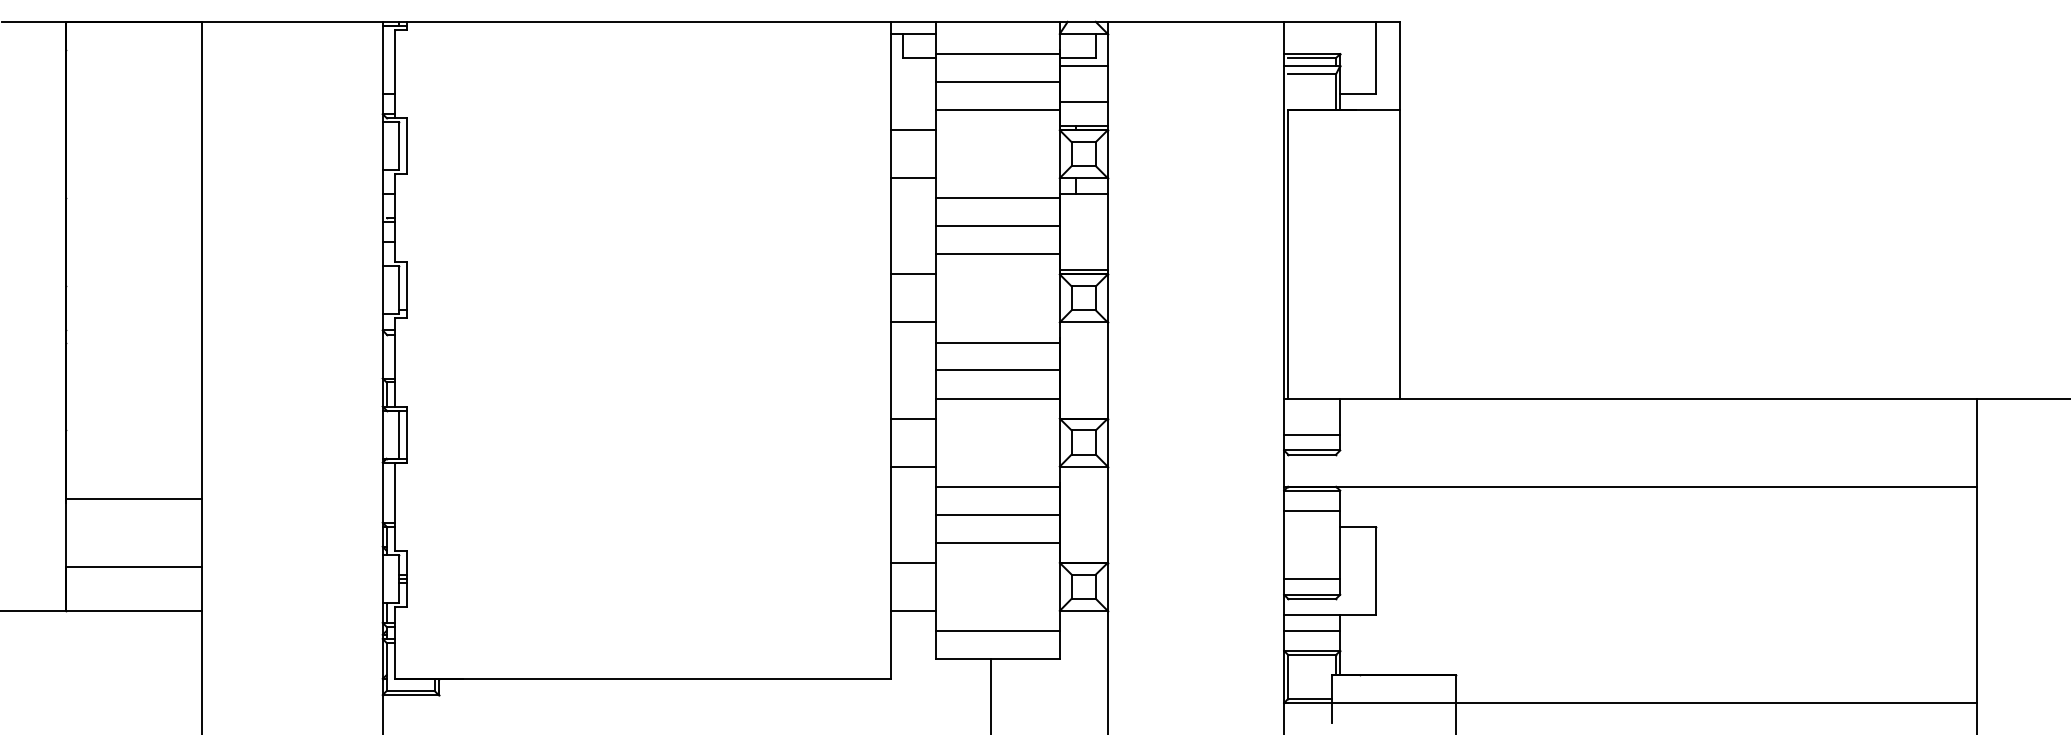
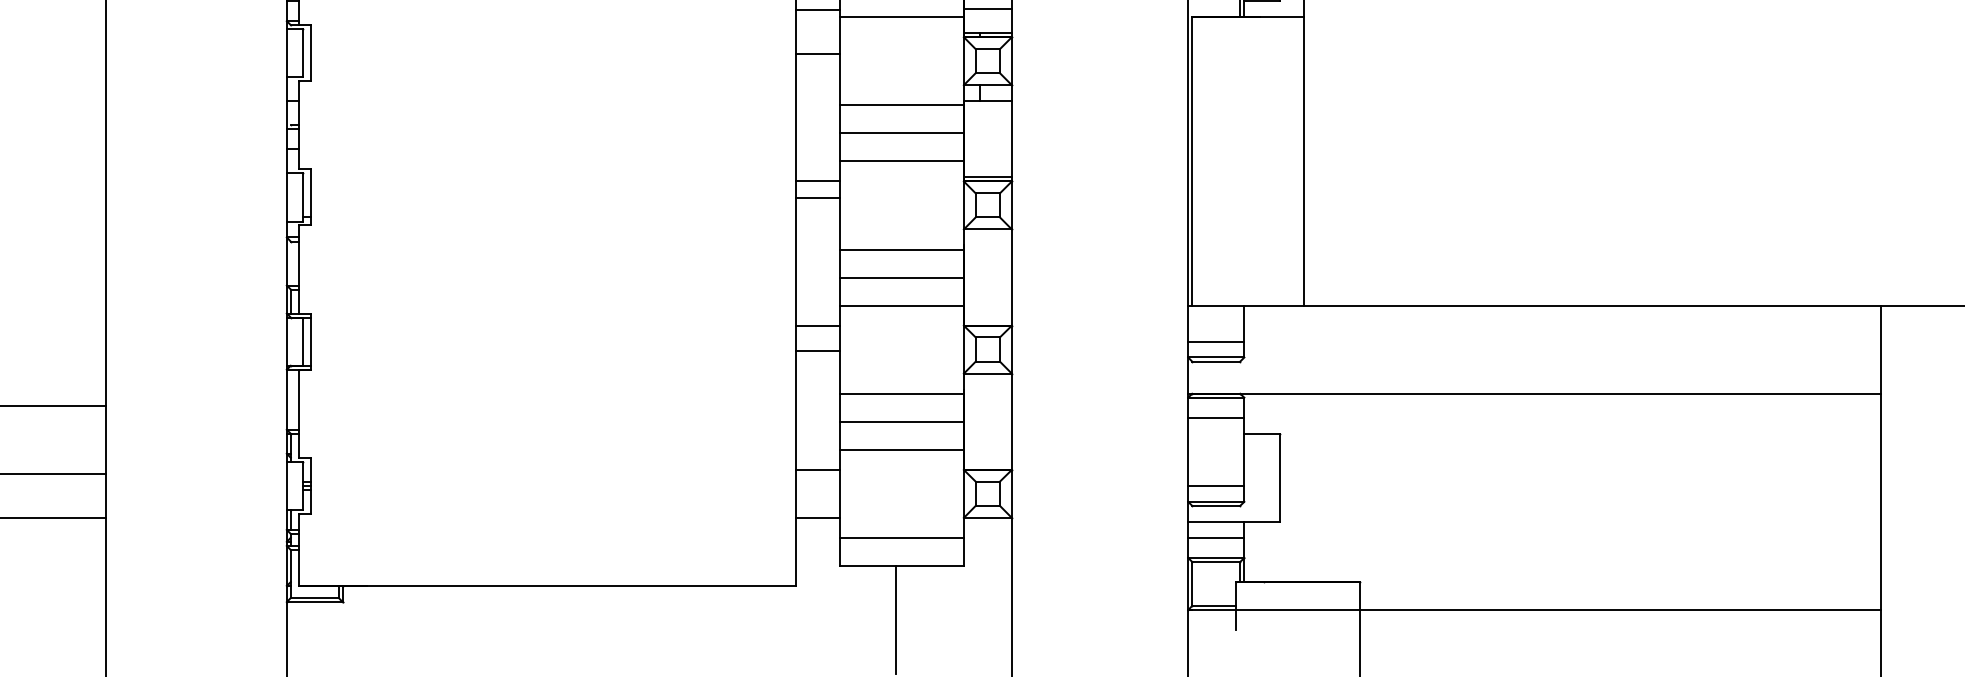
line: (913, 130) -> (817, 10), moved
line: (913, 178) -> (817, 54), moved
line: (913, 322) -> (817, 198), moved
line: (913, 466) -> (817, 350), moved

